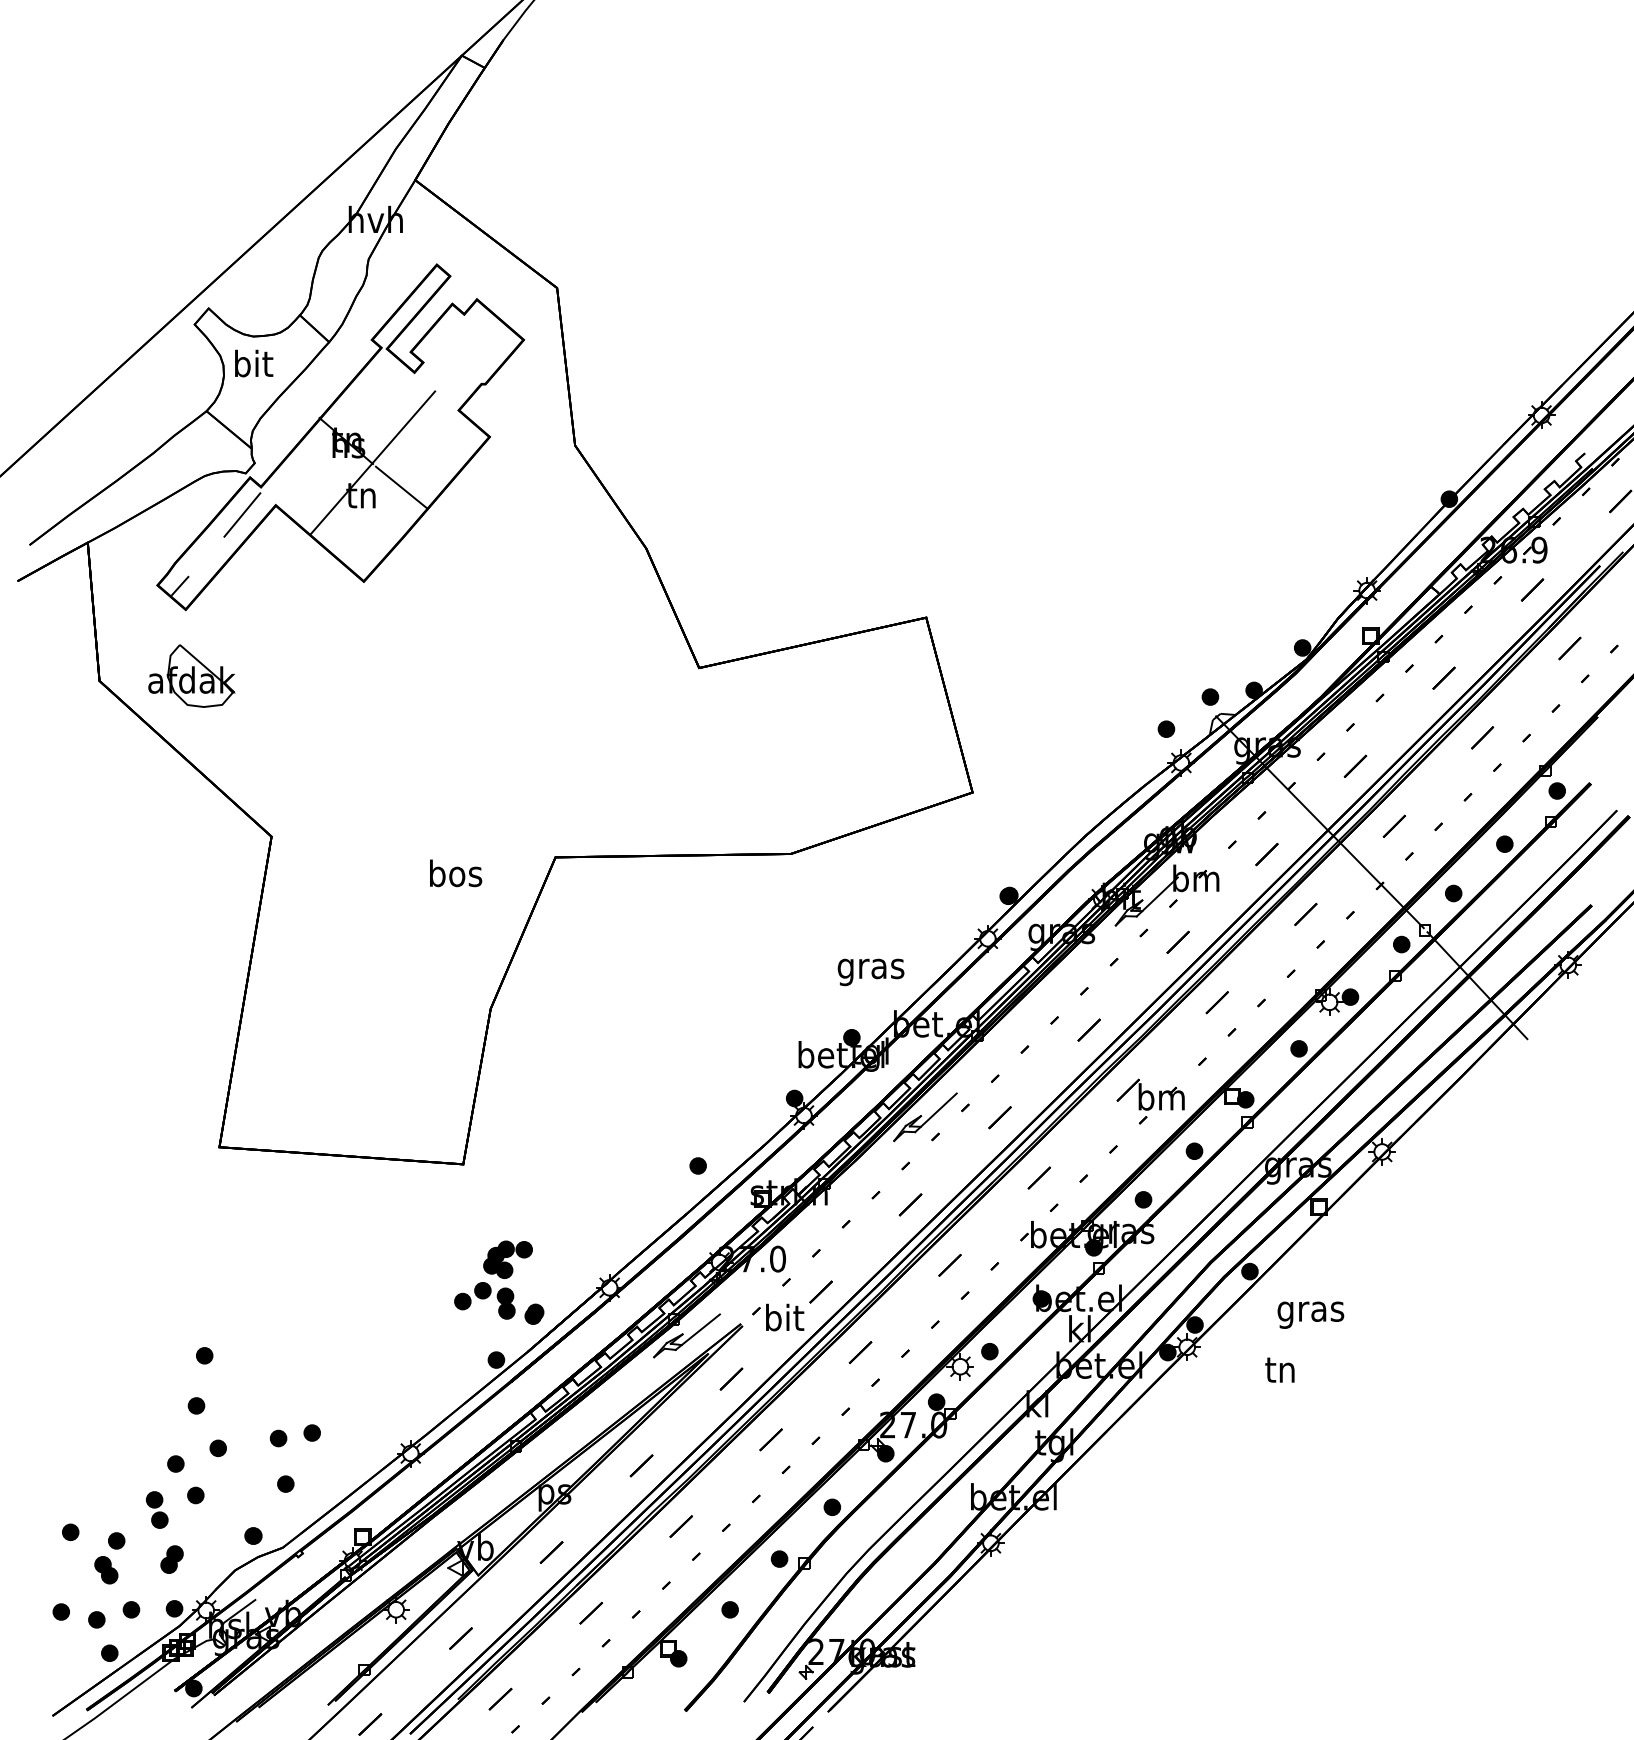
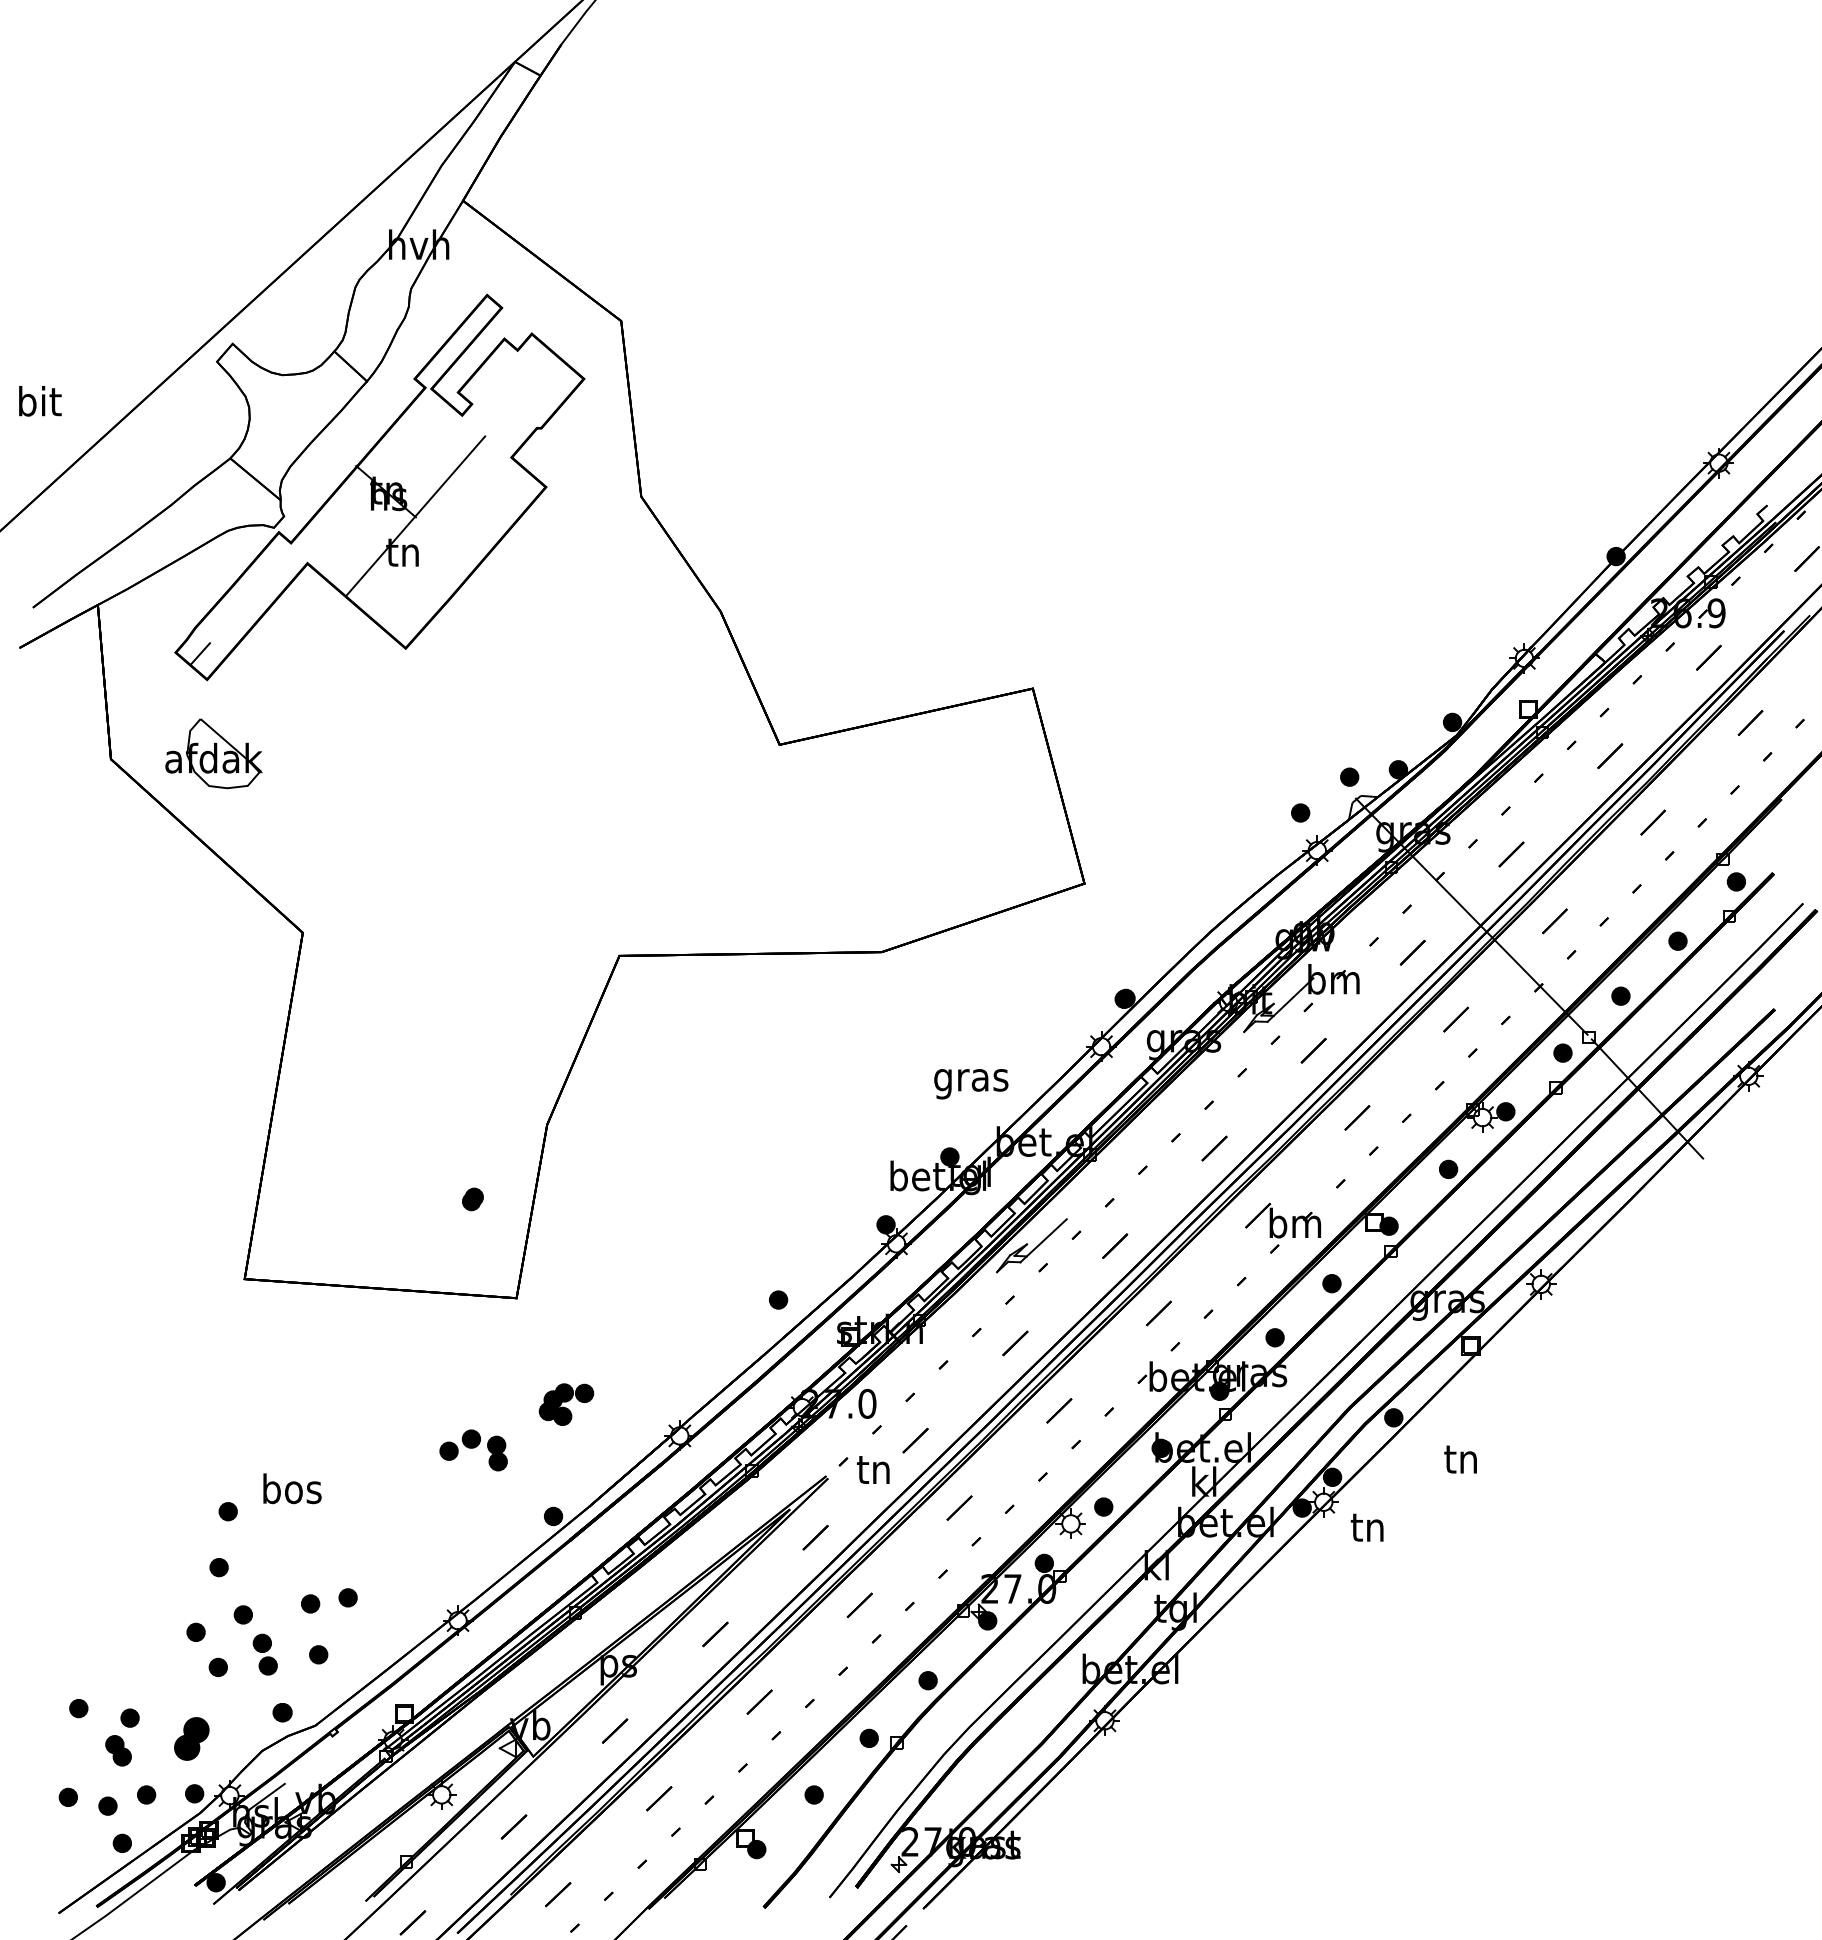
text: (254, 363) -> (40, 401), moved
line: (401, 487) -> (447, 543), removed
line: (242, 514) -> (270, 573), removed
text: (456, 873) -> (292, 1488), moved
part: (484, 1300) -> (473, 1450), moved
text: (1310, 1312) -> (1461, 1463), gras -> tn
part: (534, 1314) -> (472, 1199), moved
text: (785, 1317) -> (875, 1468), bit -> tn
part: (686, 1335) -> (765, 1489), removed
text: (1279, 1369) -> (1366, 1527), moved
part: (156, 1509) -> (264, 1654), moved
part: (171, 1559) -> (191, 1738), size x1.4

